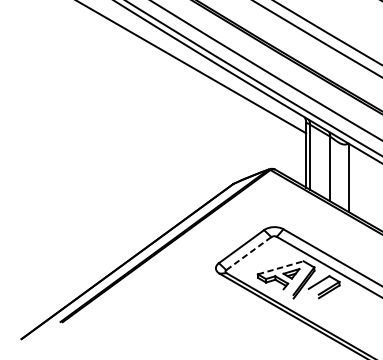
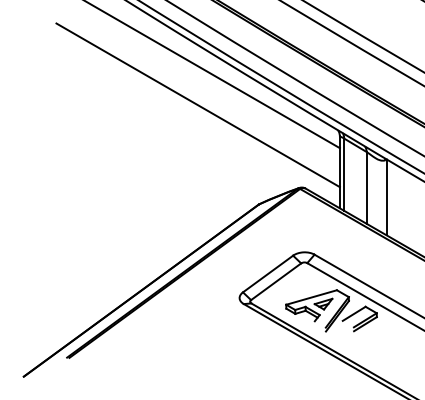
line: (177, 94) -> (197, 105), added
line: (248, 254) -> (275, 282), dashed -> solid
line: (281, 267) -> (312, 297), dashed -> solid

